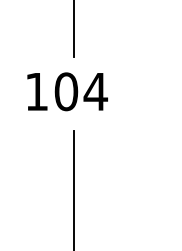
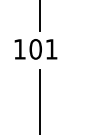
text: (95, 92) -> (51, 49), 104 -> 101

